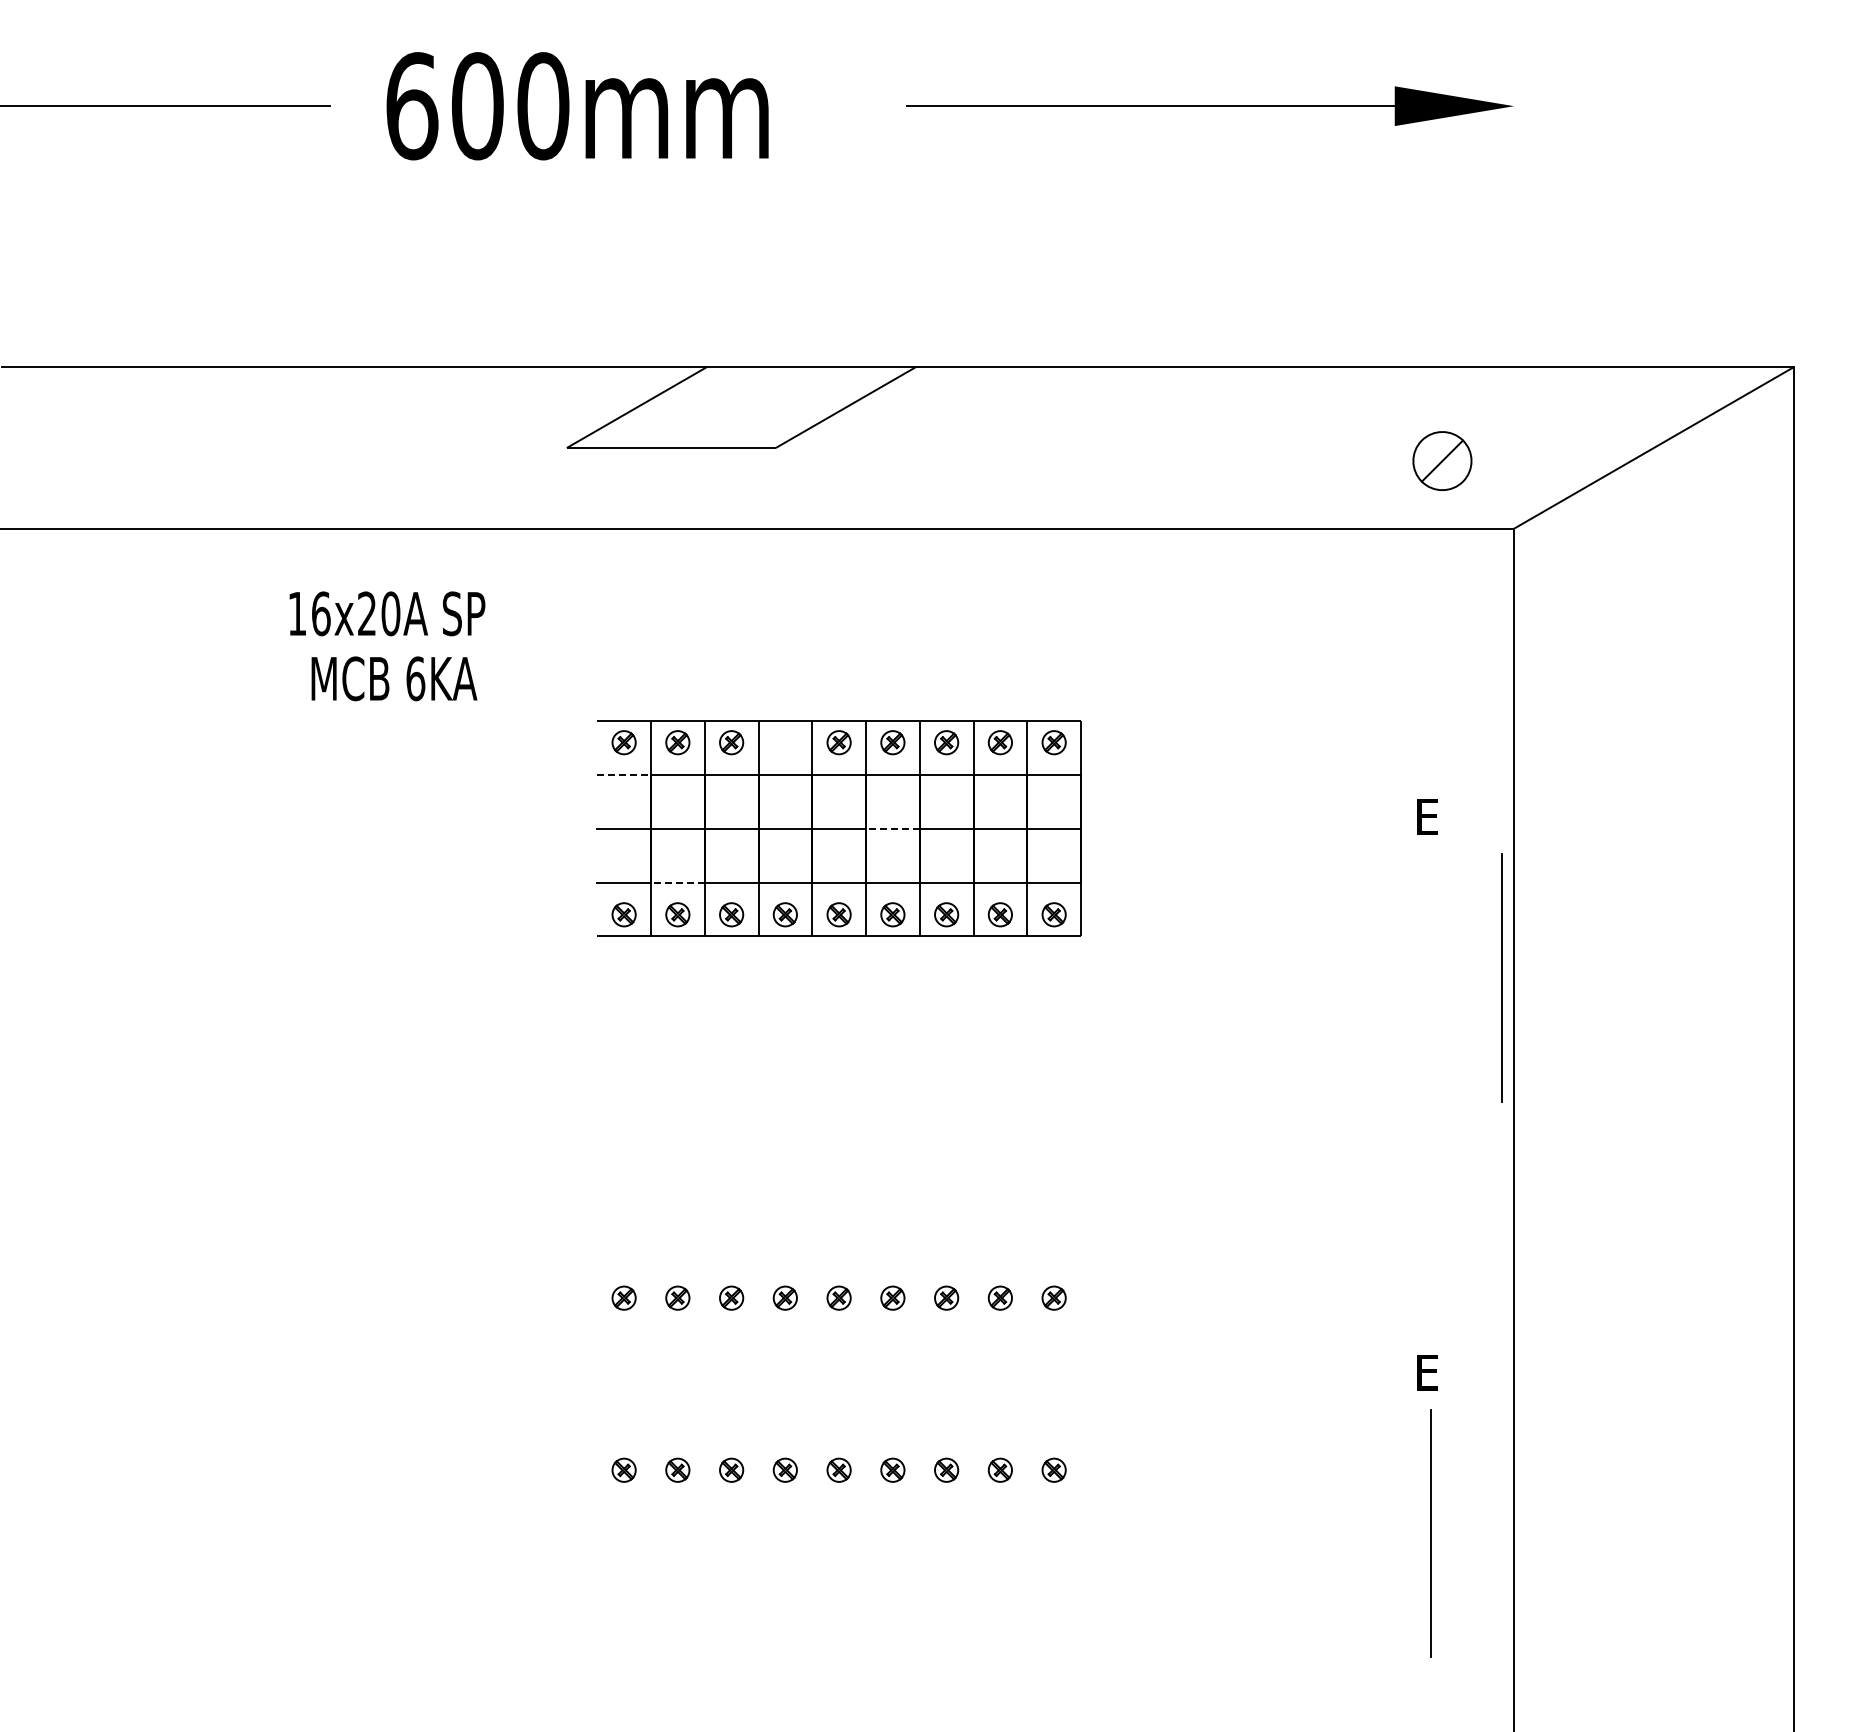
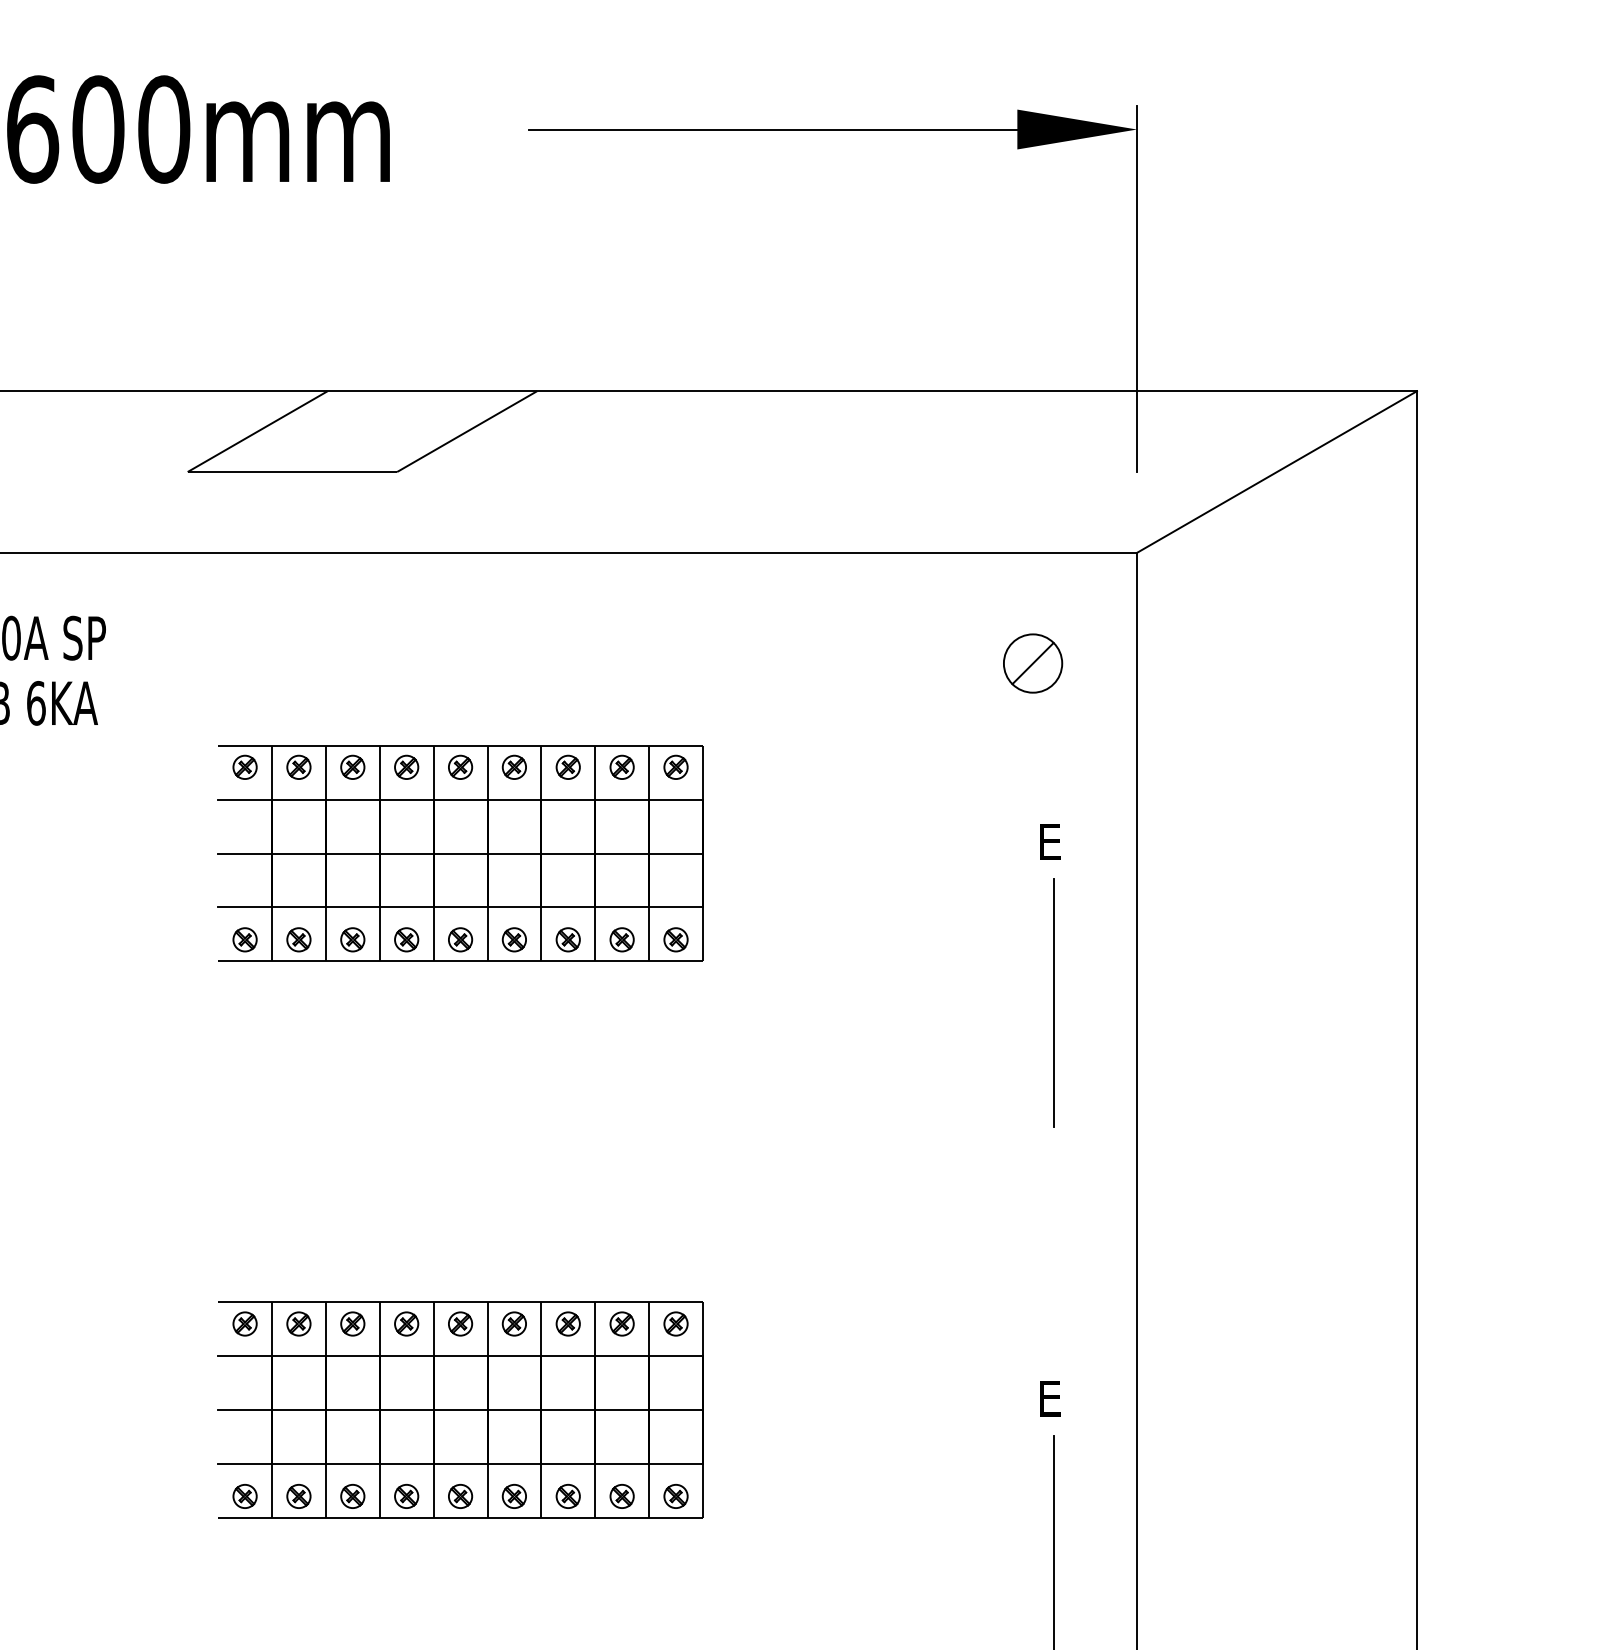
line: (1514, 264) -> (1137, 288), added
part: (1442, 461) -> (1033, 663), moved
part: (784, 742) -> (405, 767), added
line: (624, 774) -> (245, 799), dashed -> solid
line: (892, 828) -> (514, 853), dashed -> solid
line: (677, 882) -> (298, 907), dashed -> solid
line: (1501, 977) -> (1053, 1002), moved
part: (838, 1384) -> (459, 1410), added

